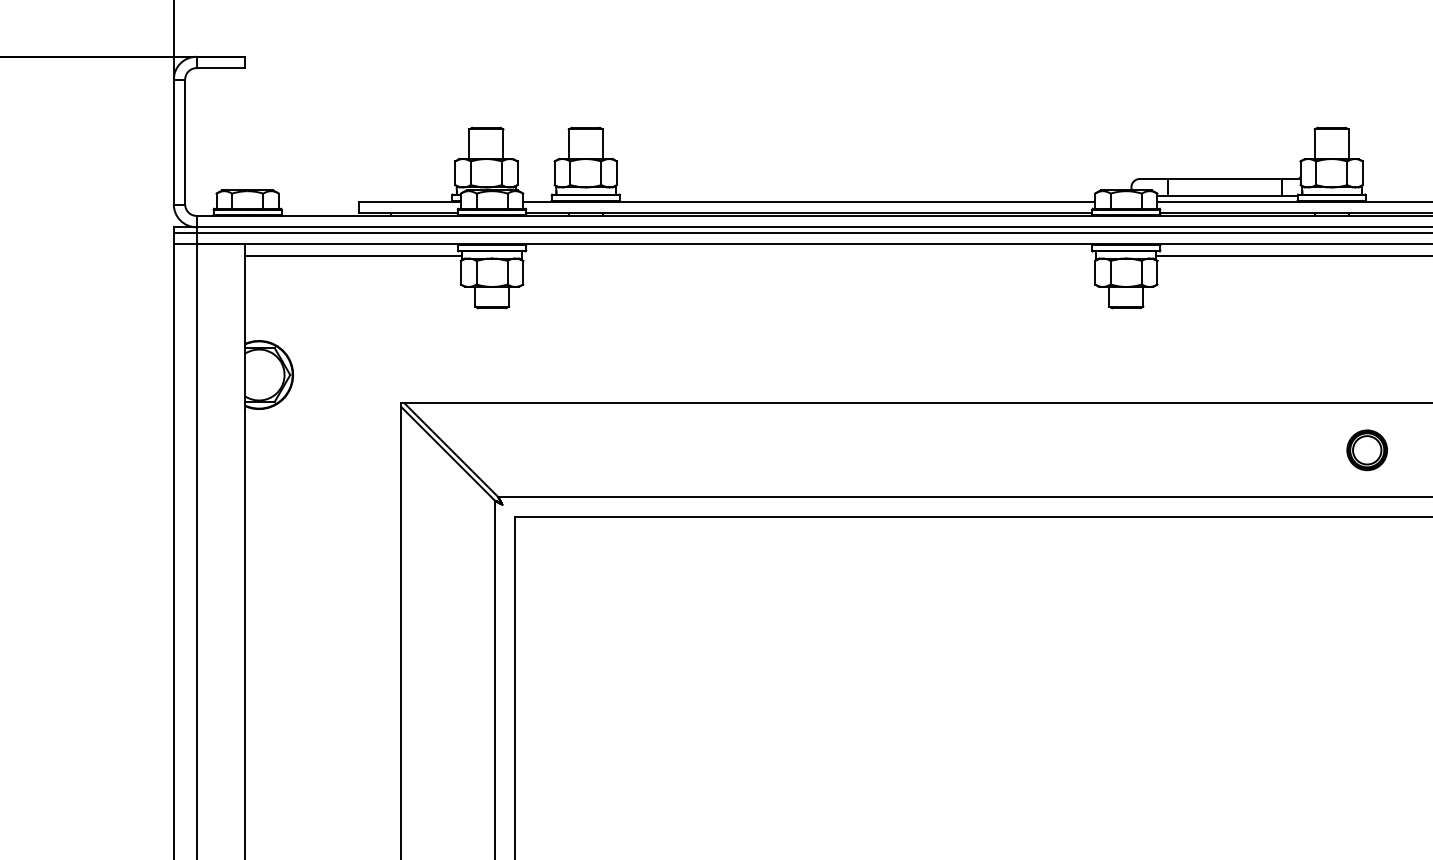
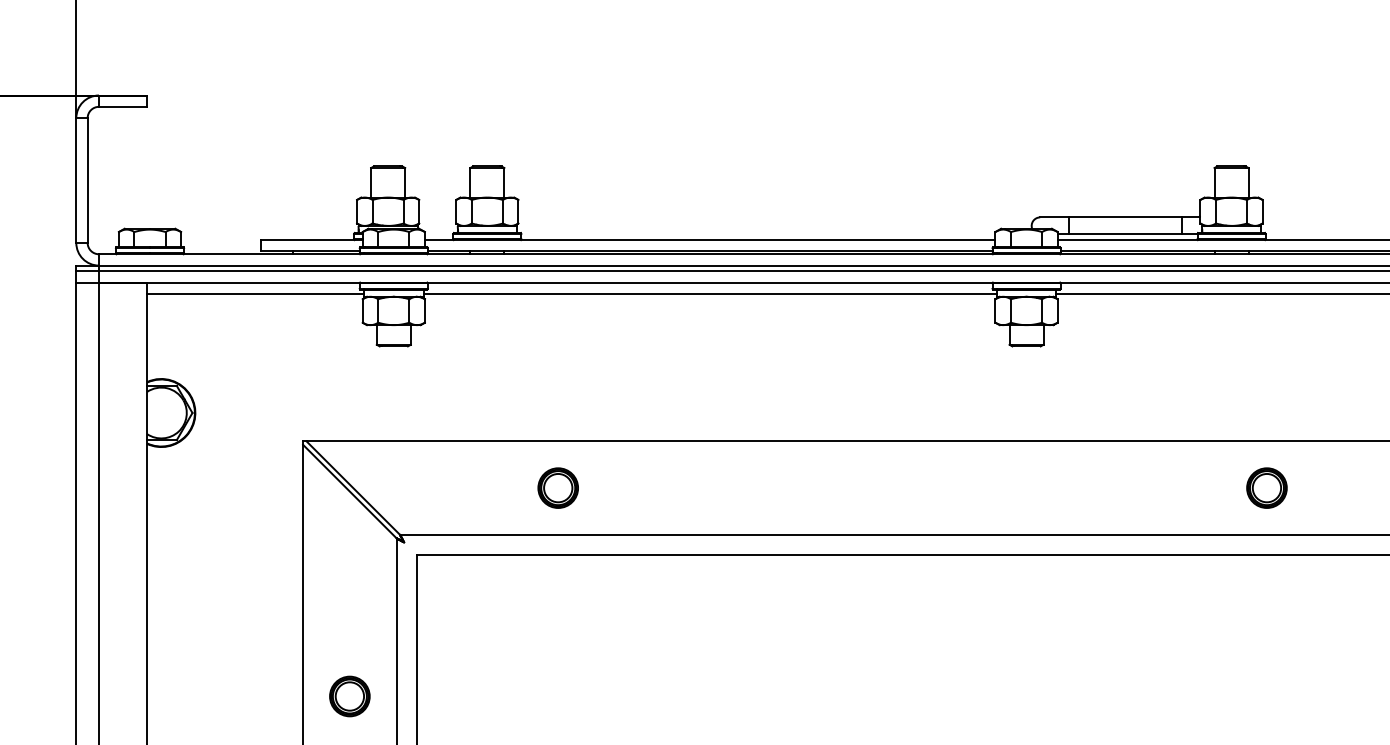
line: (808, 255) -> (709, 293), added
part: (656, 450) -> (557, 488), added
part: (447, 658) -> (349, 695), added

